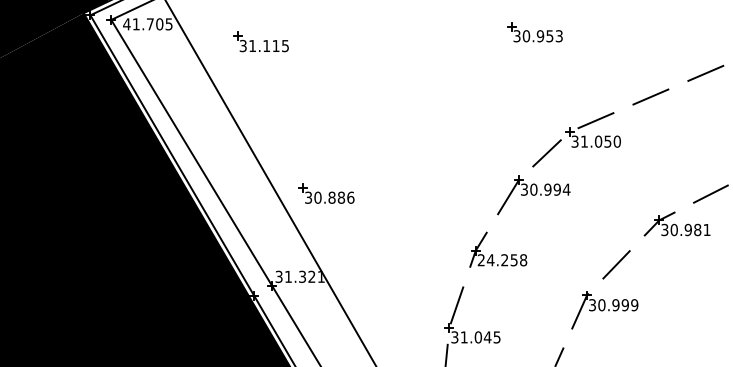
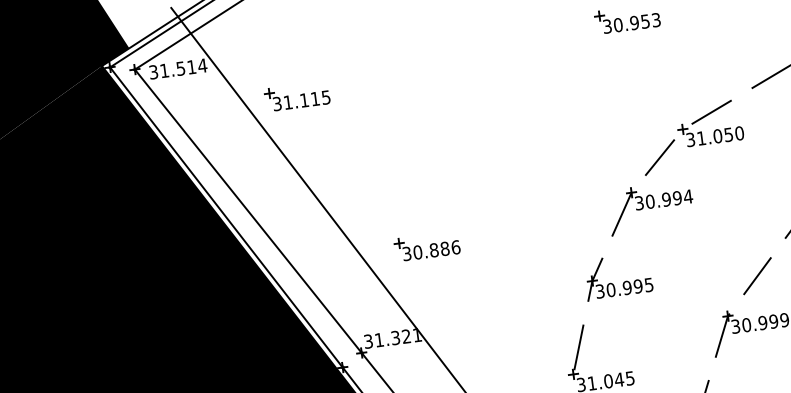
text: (147, 24) -> (177, 69), 41.705 -> 31.514
part: (260, 41) -> (296, 96), moved
part: (326, 193) -> (427, 246), moved
text: (502, 260) -> (624, 288), 24.258 -> 30.995

